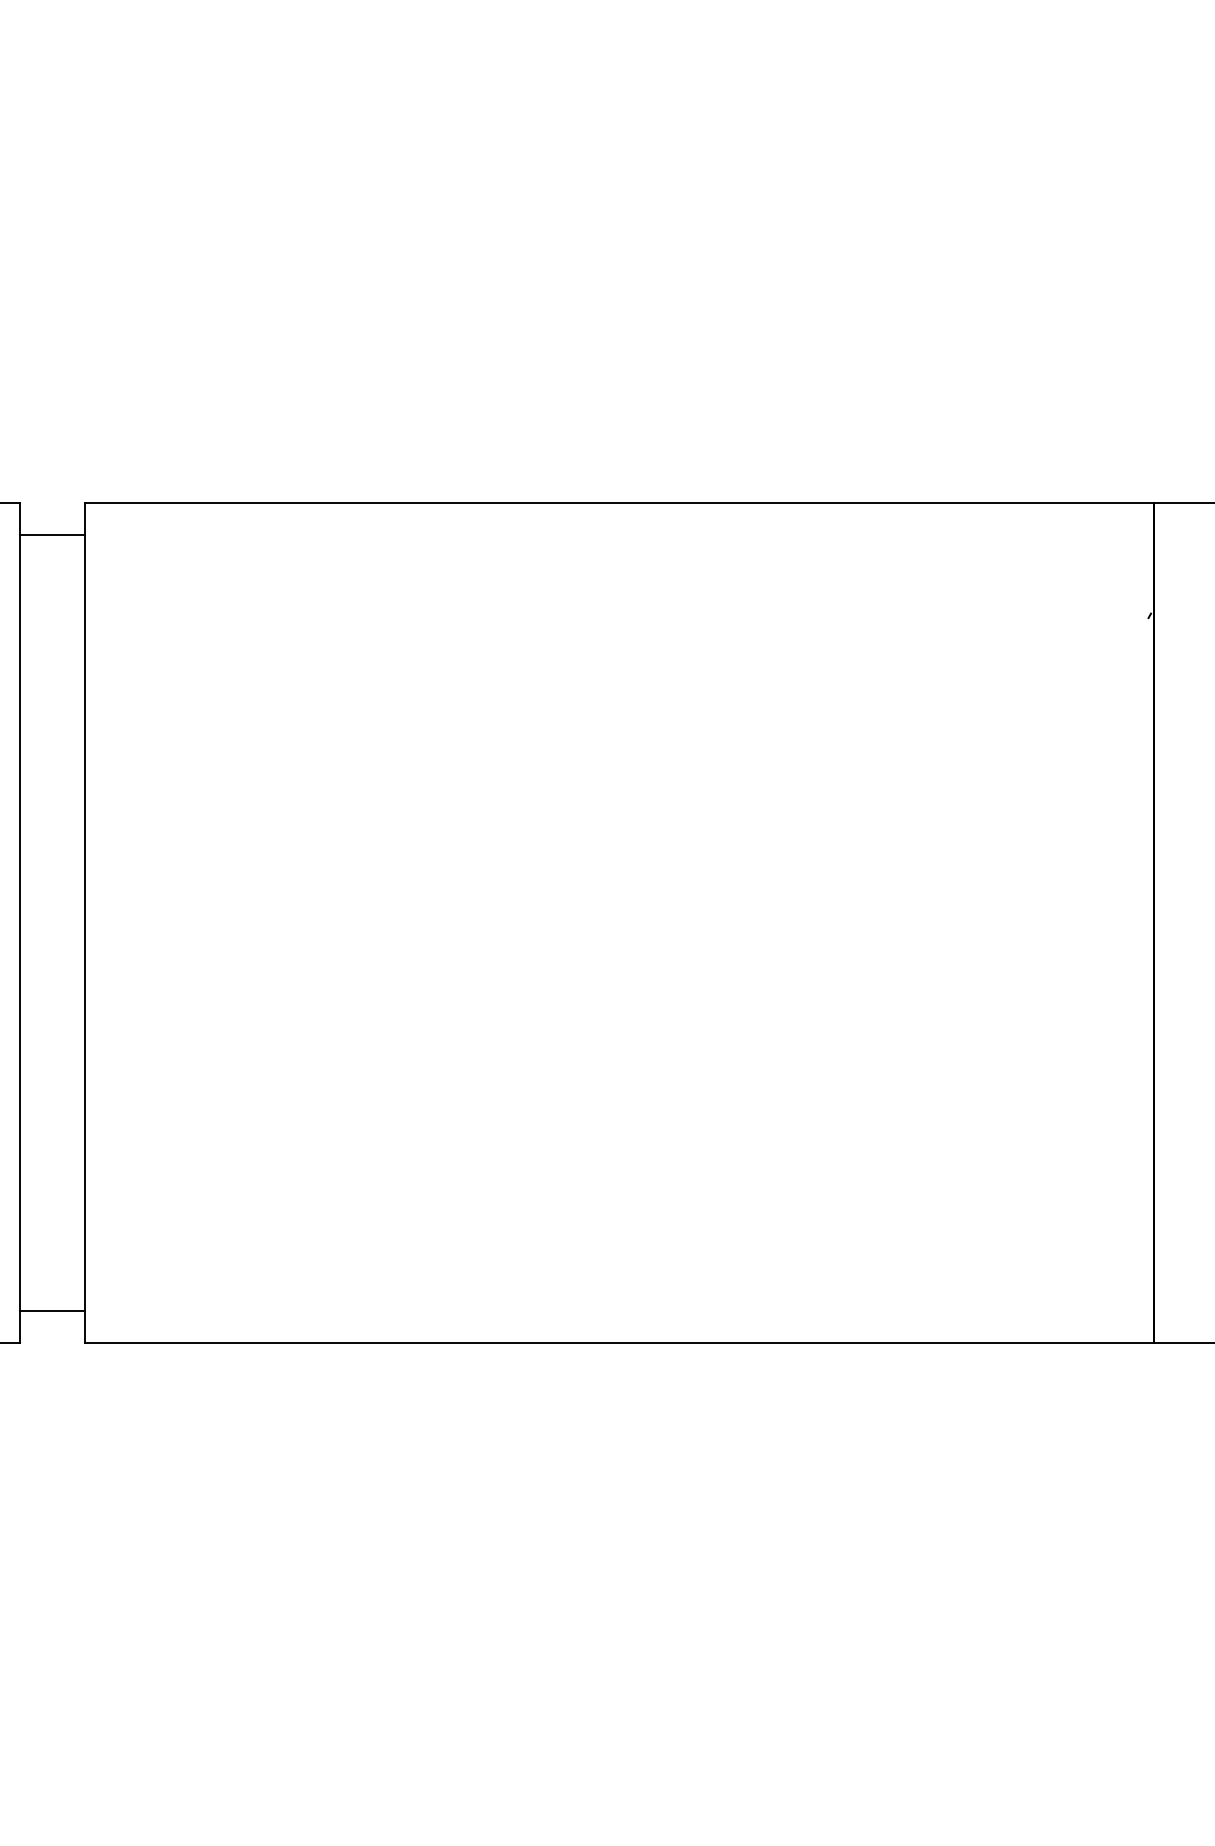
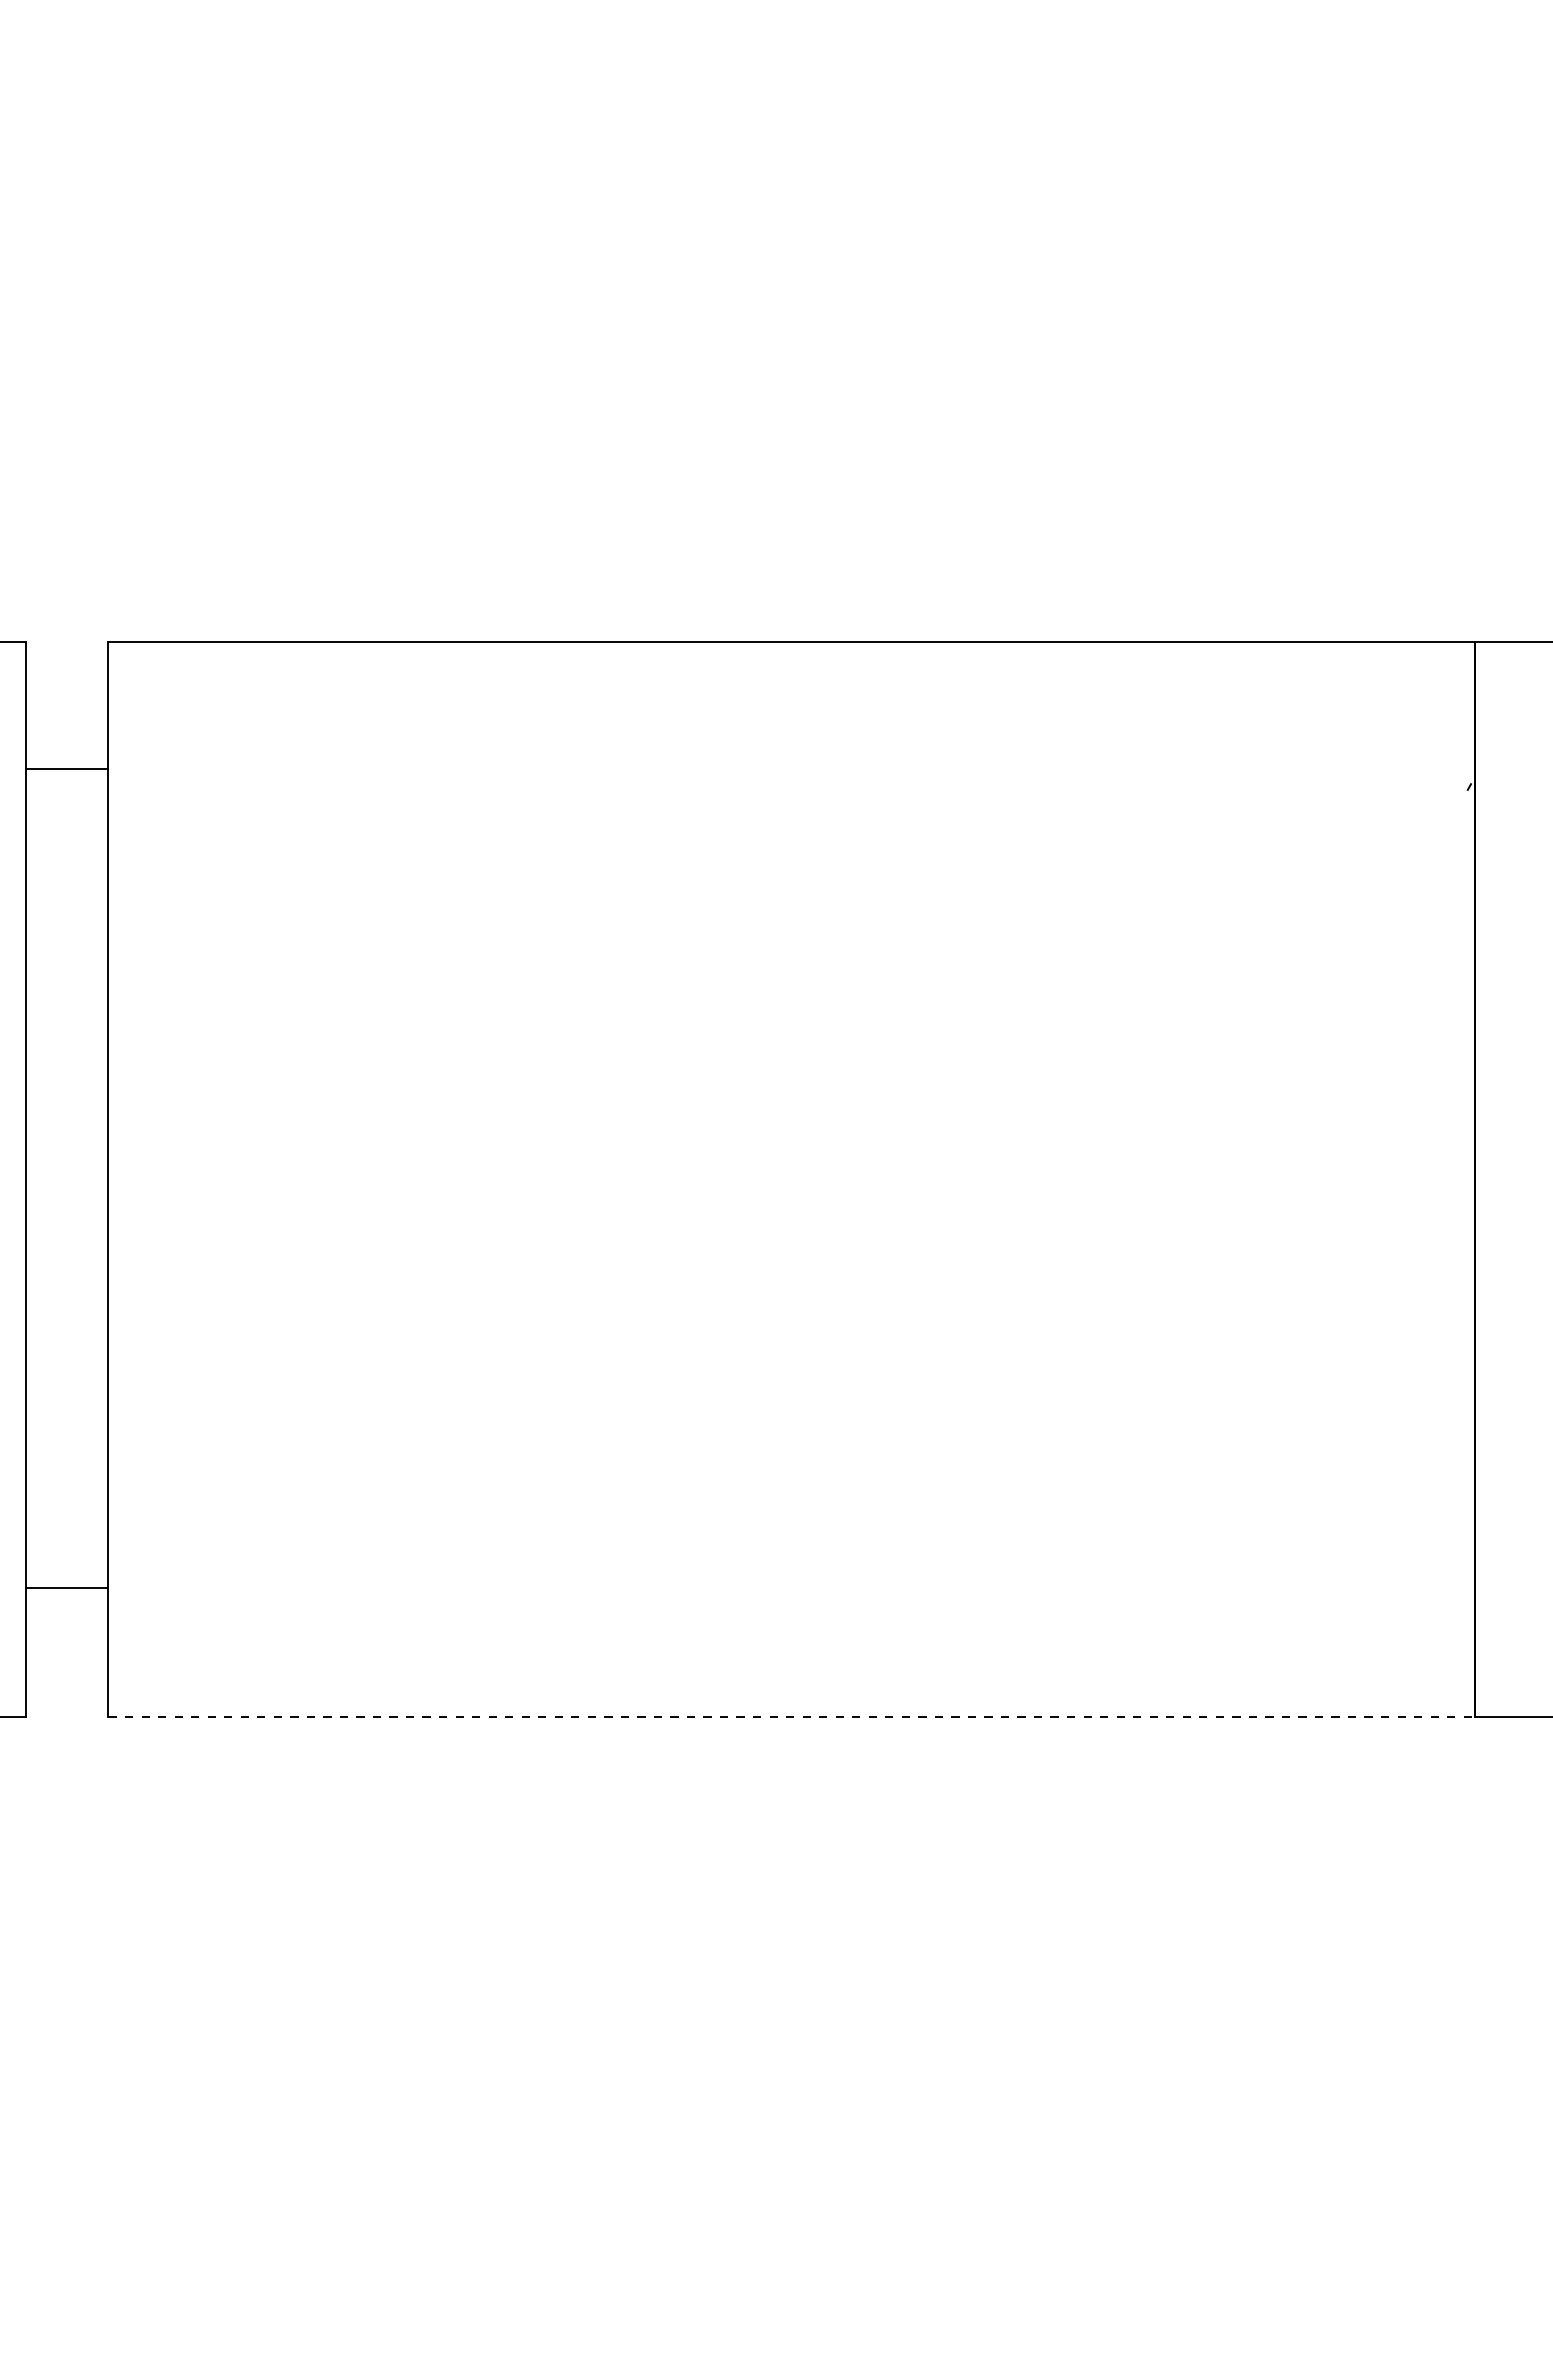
line: (51, 534) -> (66, 768), moved
line: (51, 1311) -> (66, 1588), moved
line: (620, 1343) -> (792, 1716), solid -> dashed

